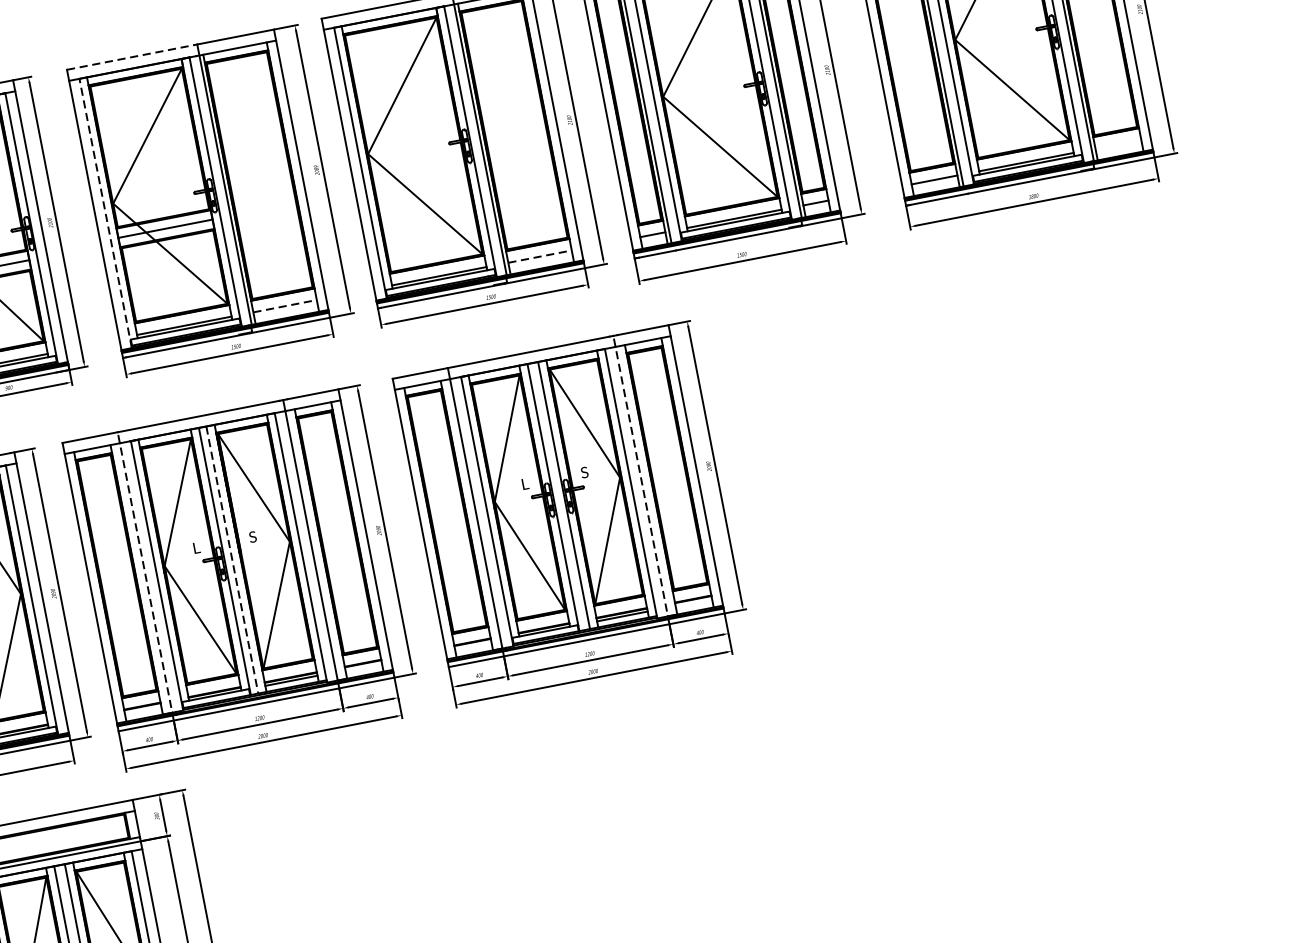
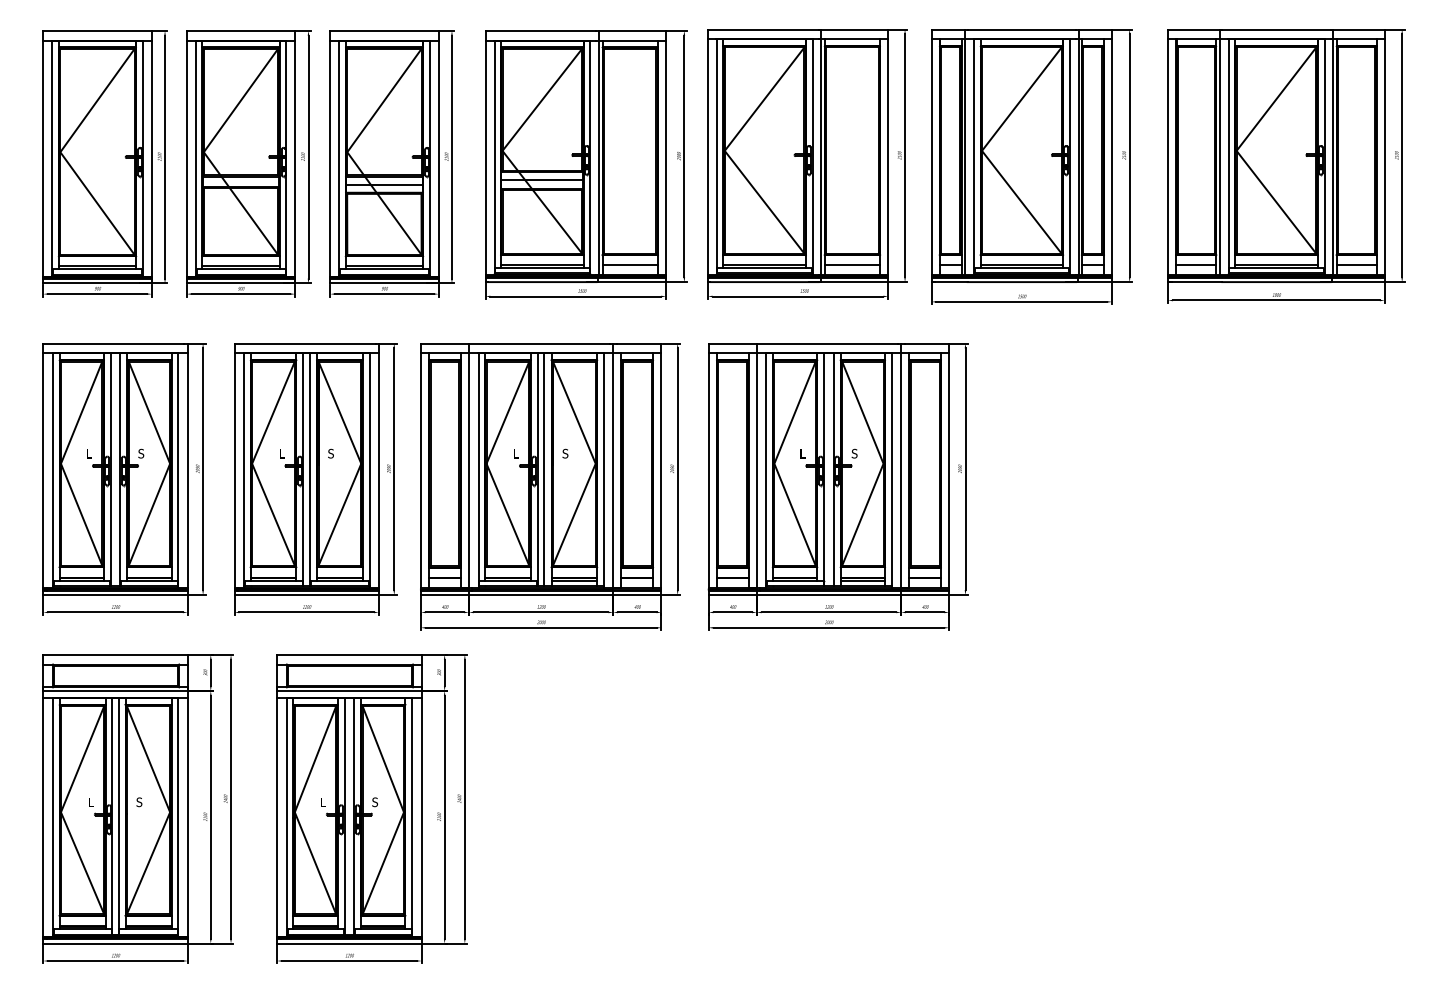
line: (131, 56) -> (541, 30), dashed -> solid
line: (1118, 144) -> (1356, 265), added
line: (105, 213) -> (494, 157), dashed -> solid
line: (540, 257) -> (852, 265), dashed -> solid
line: (285, 306) -> (630, 265), dashed -> solid
line: (641, 480) -> (901, 469), dashed -> solid
line: (232, 560) -> (544, 470), dashed -> solid
line: (146, 576) -> (469, 469), dashed -> solid

